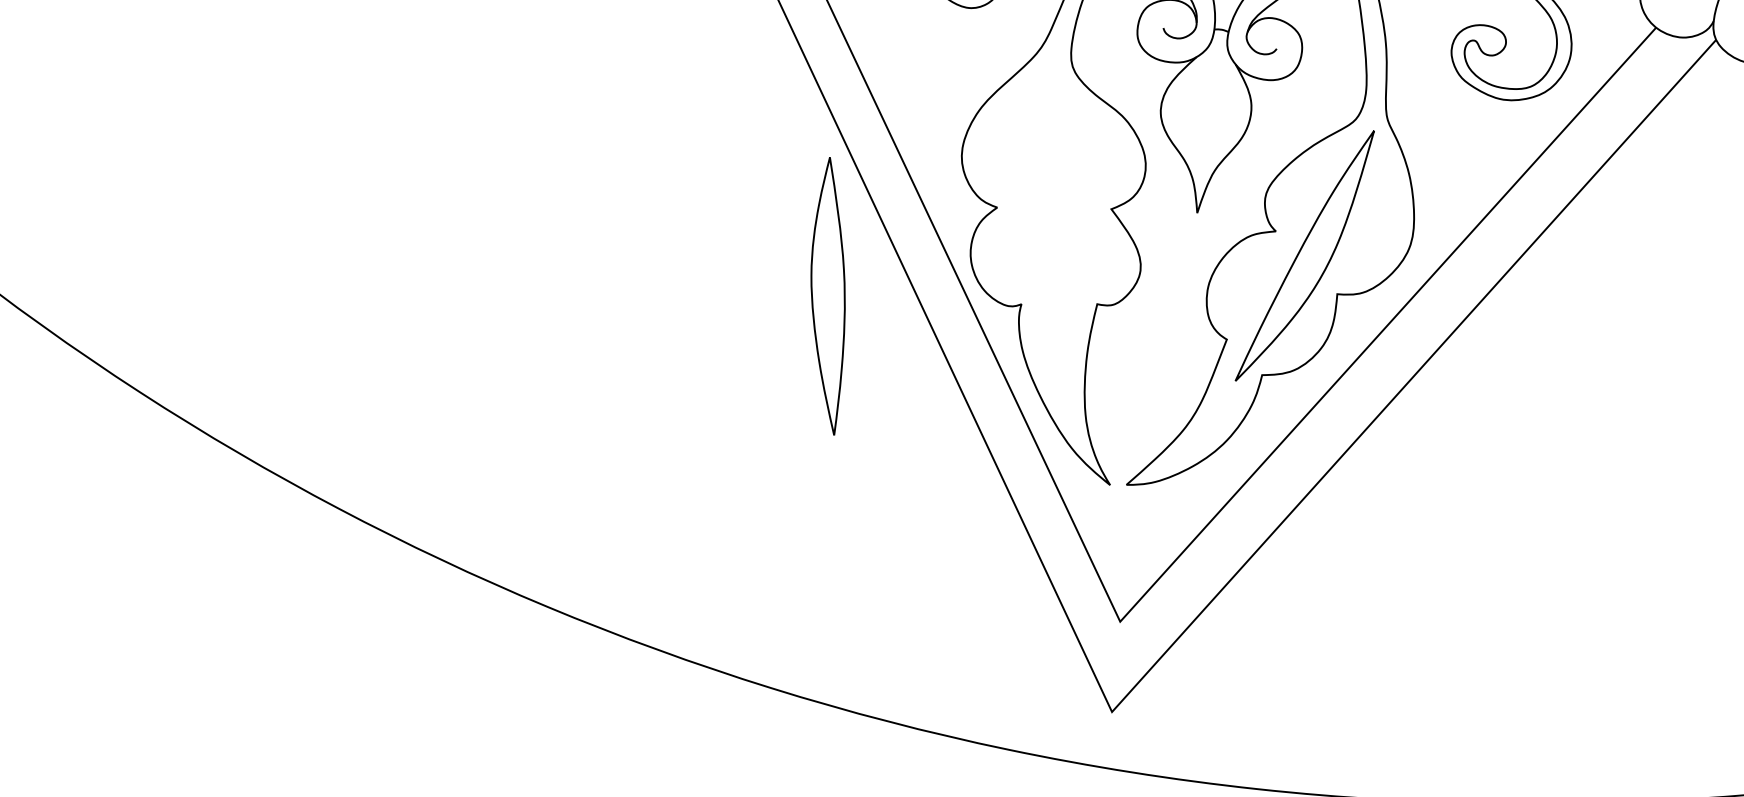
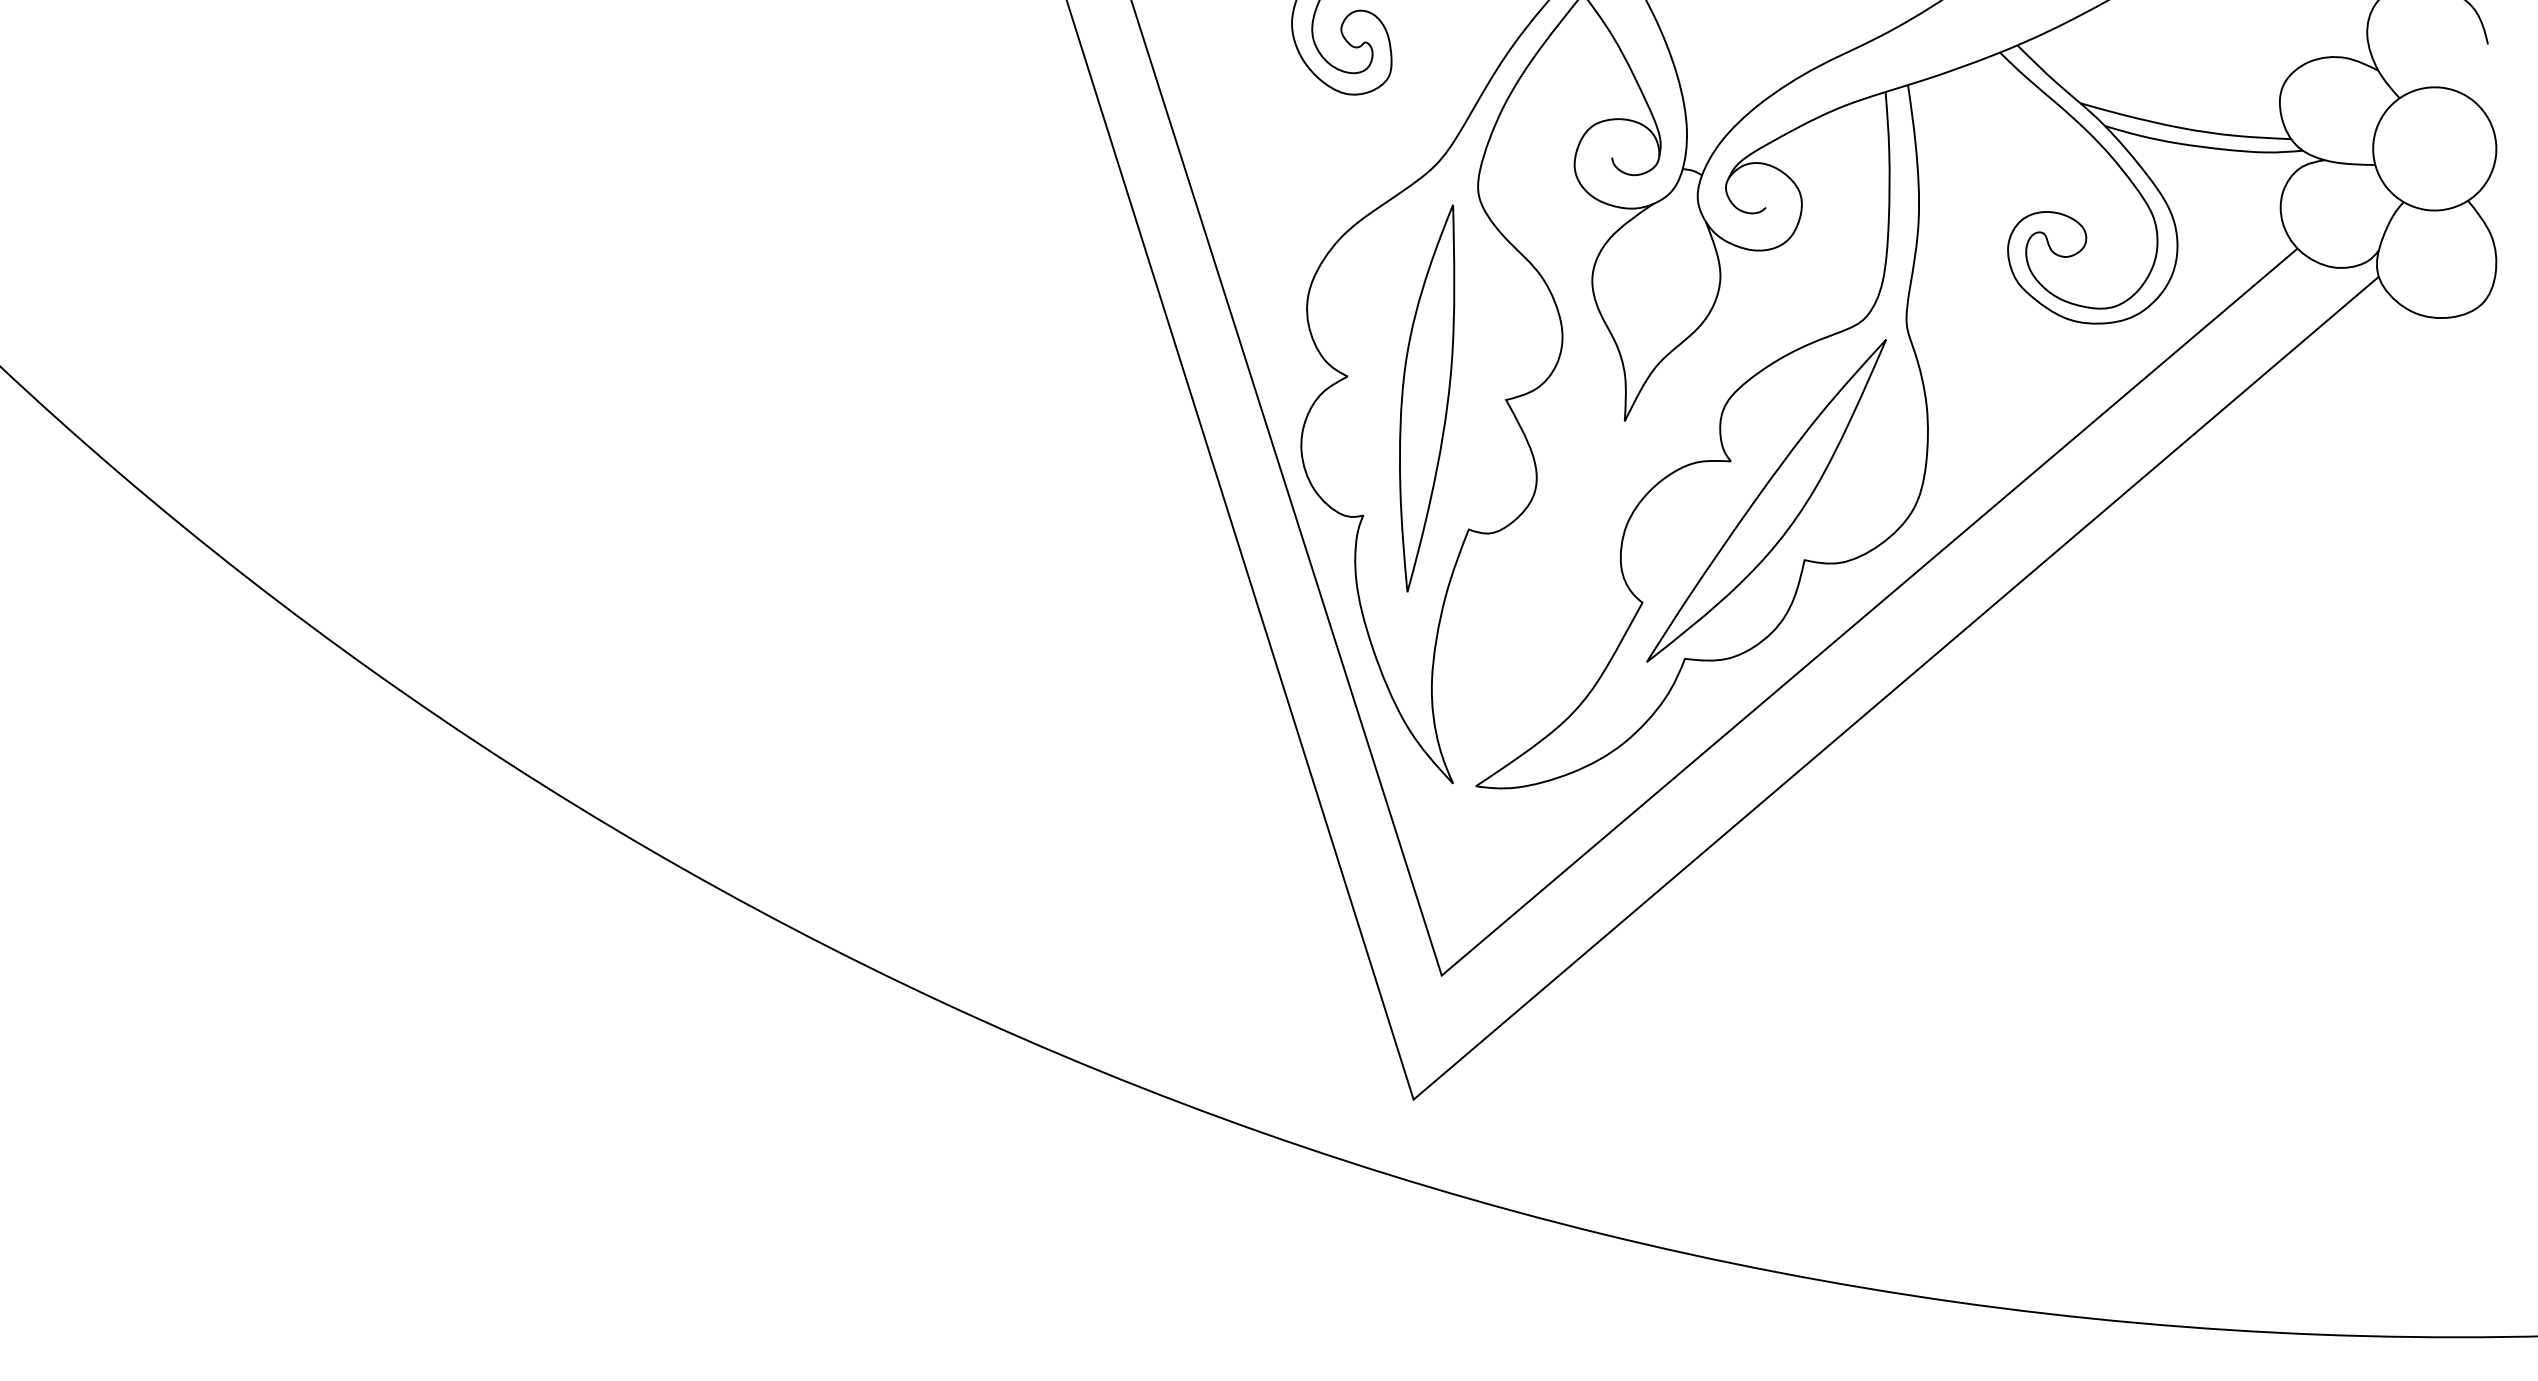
part: (830, 296) -> (1427, 398), moved

